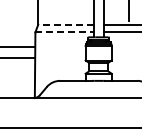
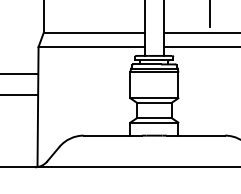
line: (65, 24) -> (93, 32), dashed -> solid
line: (64, 32) -> (91, 47), dashed -> solid

